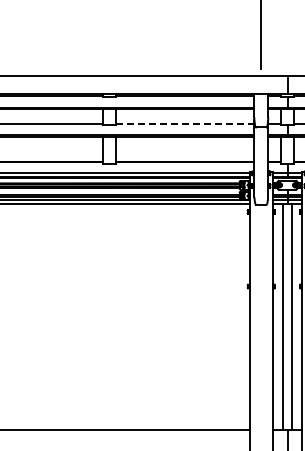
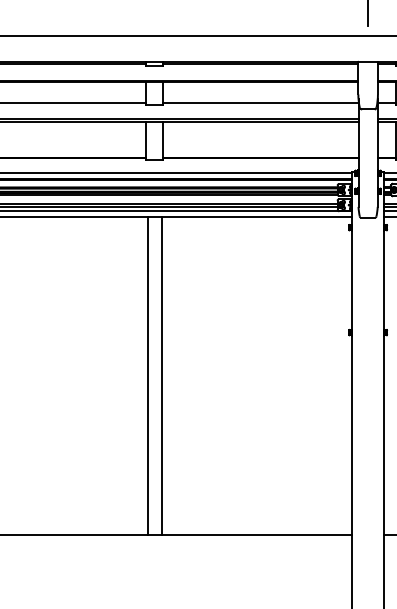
line: (185, 123) -> (261, 103), dashed -> solid
line: (104, 316) -> (147, 374), added
line: (114, 316) -> (161, 374), added

